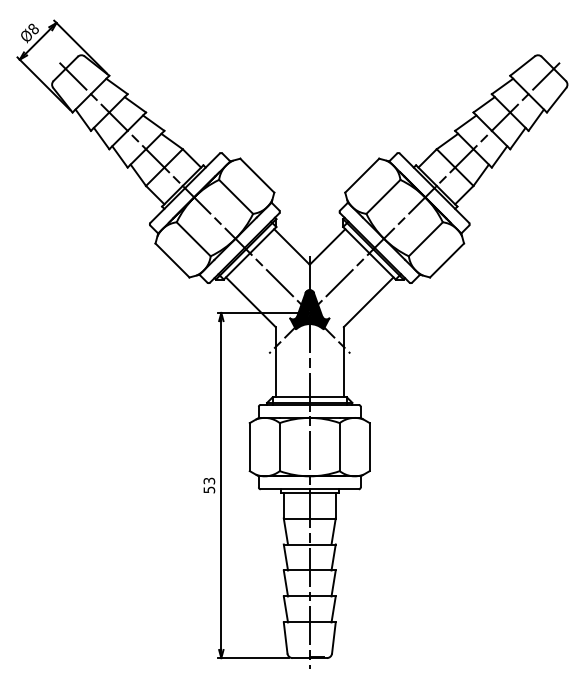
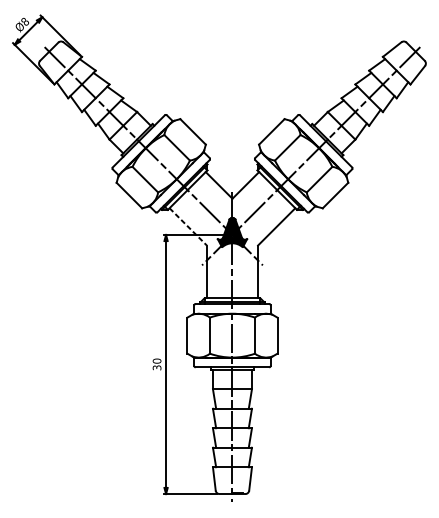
line: (251, 302) -> (188, 227), solid -> dashed
text: (209, 484) -> (157, 363), 53 -> 30

